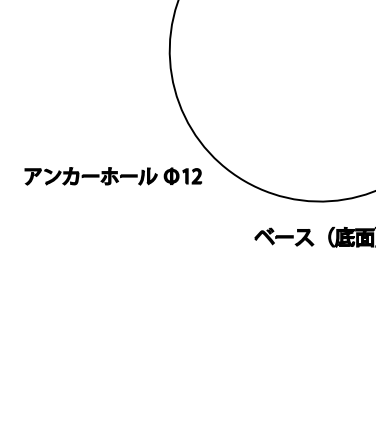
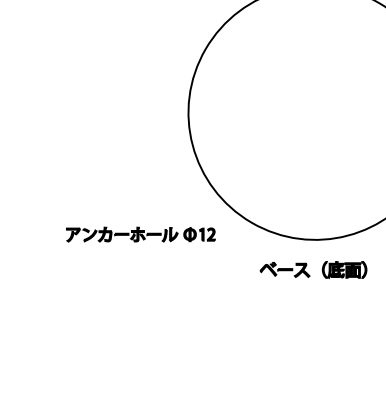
part: (112, 176) -> (140, 234), moved

